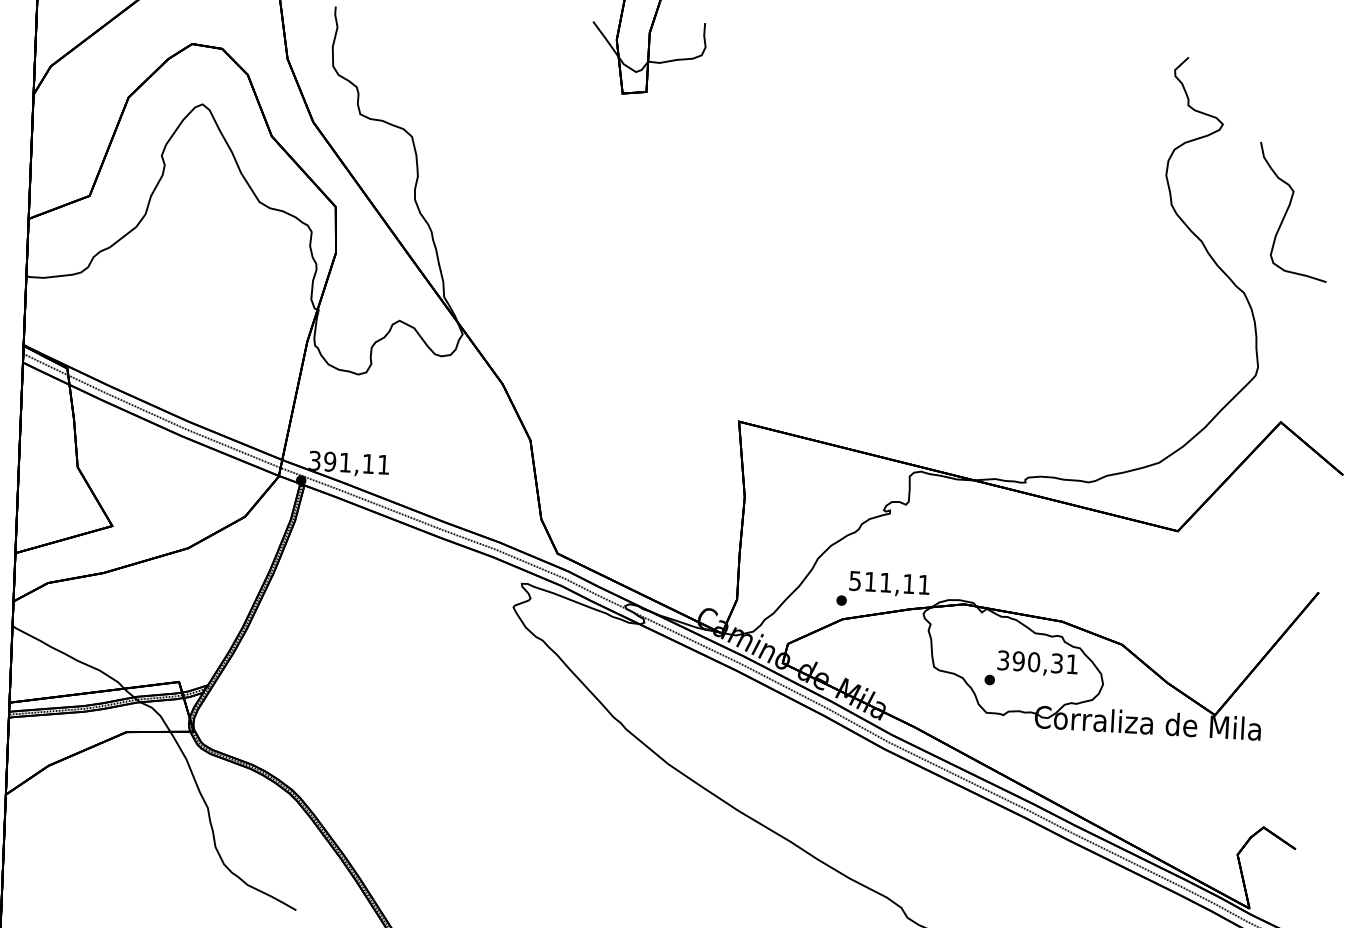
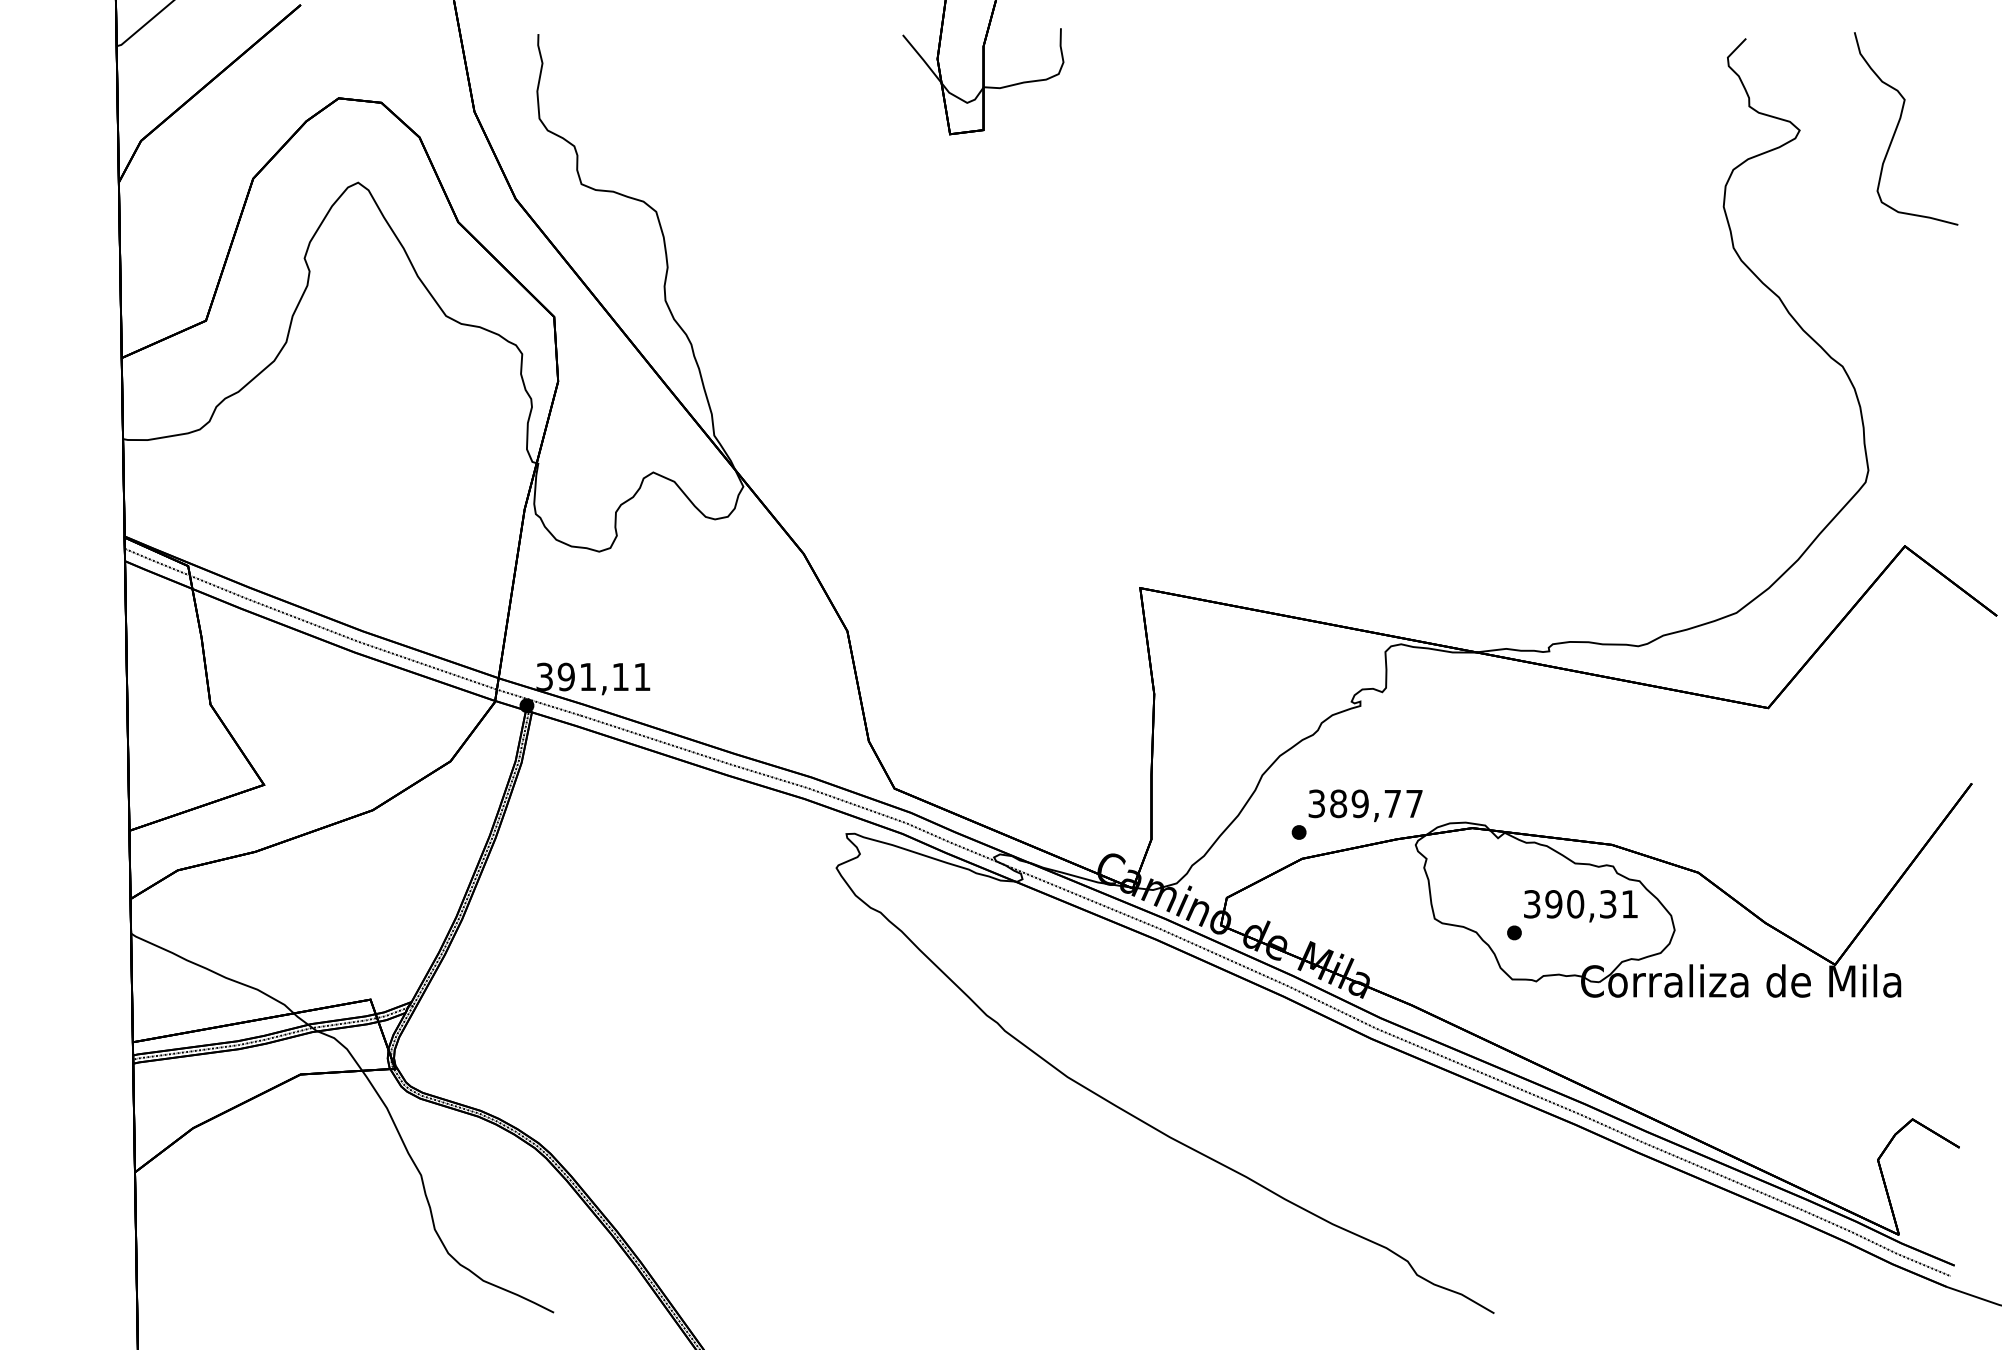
part: (1288, 210) -> (1898, 126), moved
text: (889, 582) -> (1365, 803), 511,11 -> 389,77

